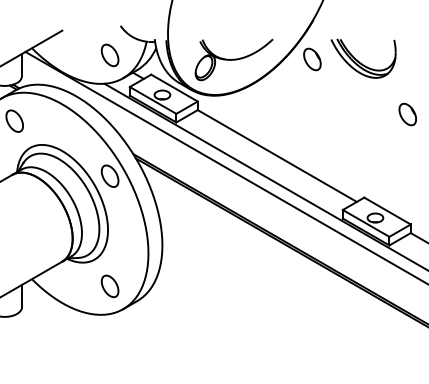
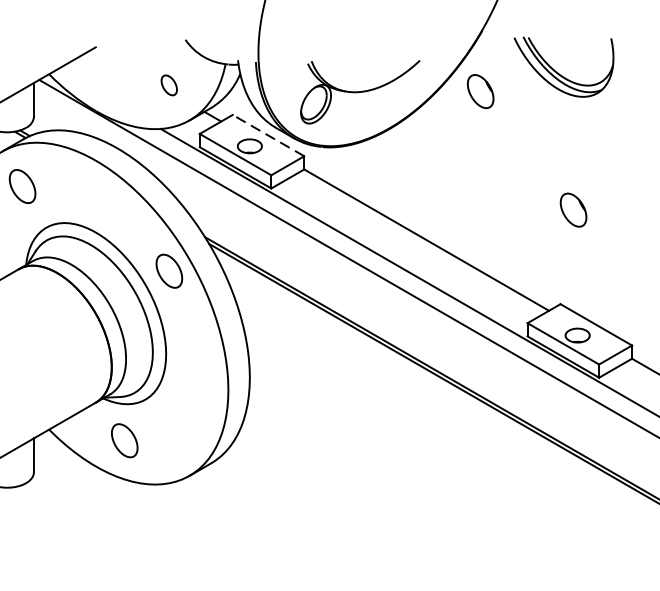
part: (109, 55) -> (168, 85), size x0.6
part: (363, 58) -> (563, 66), moved
line: (174, 88) -> (268, 136), solid -> dashed
part: (407, 114) -> (573, 210), moved
part: (109, 285) -> (123, 439), moved

